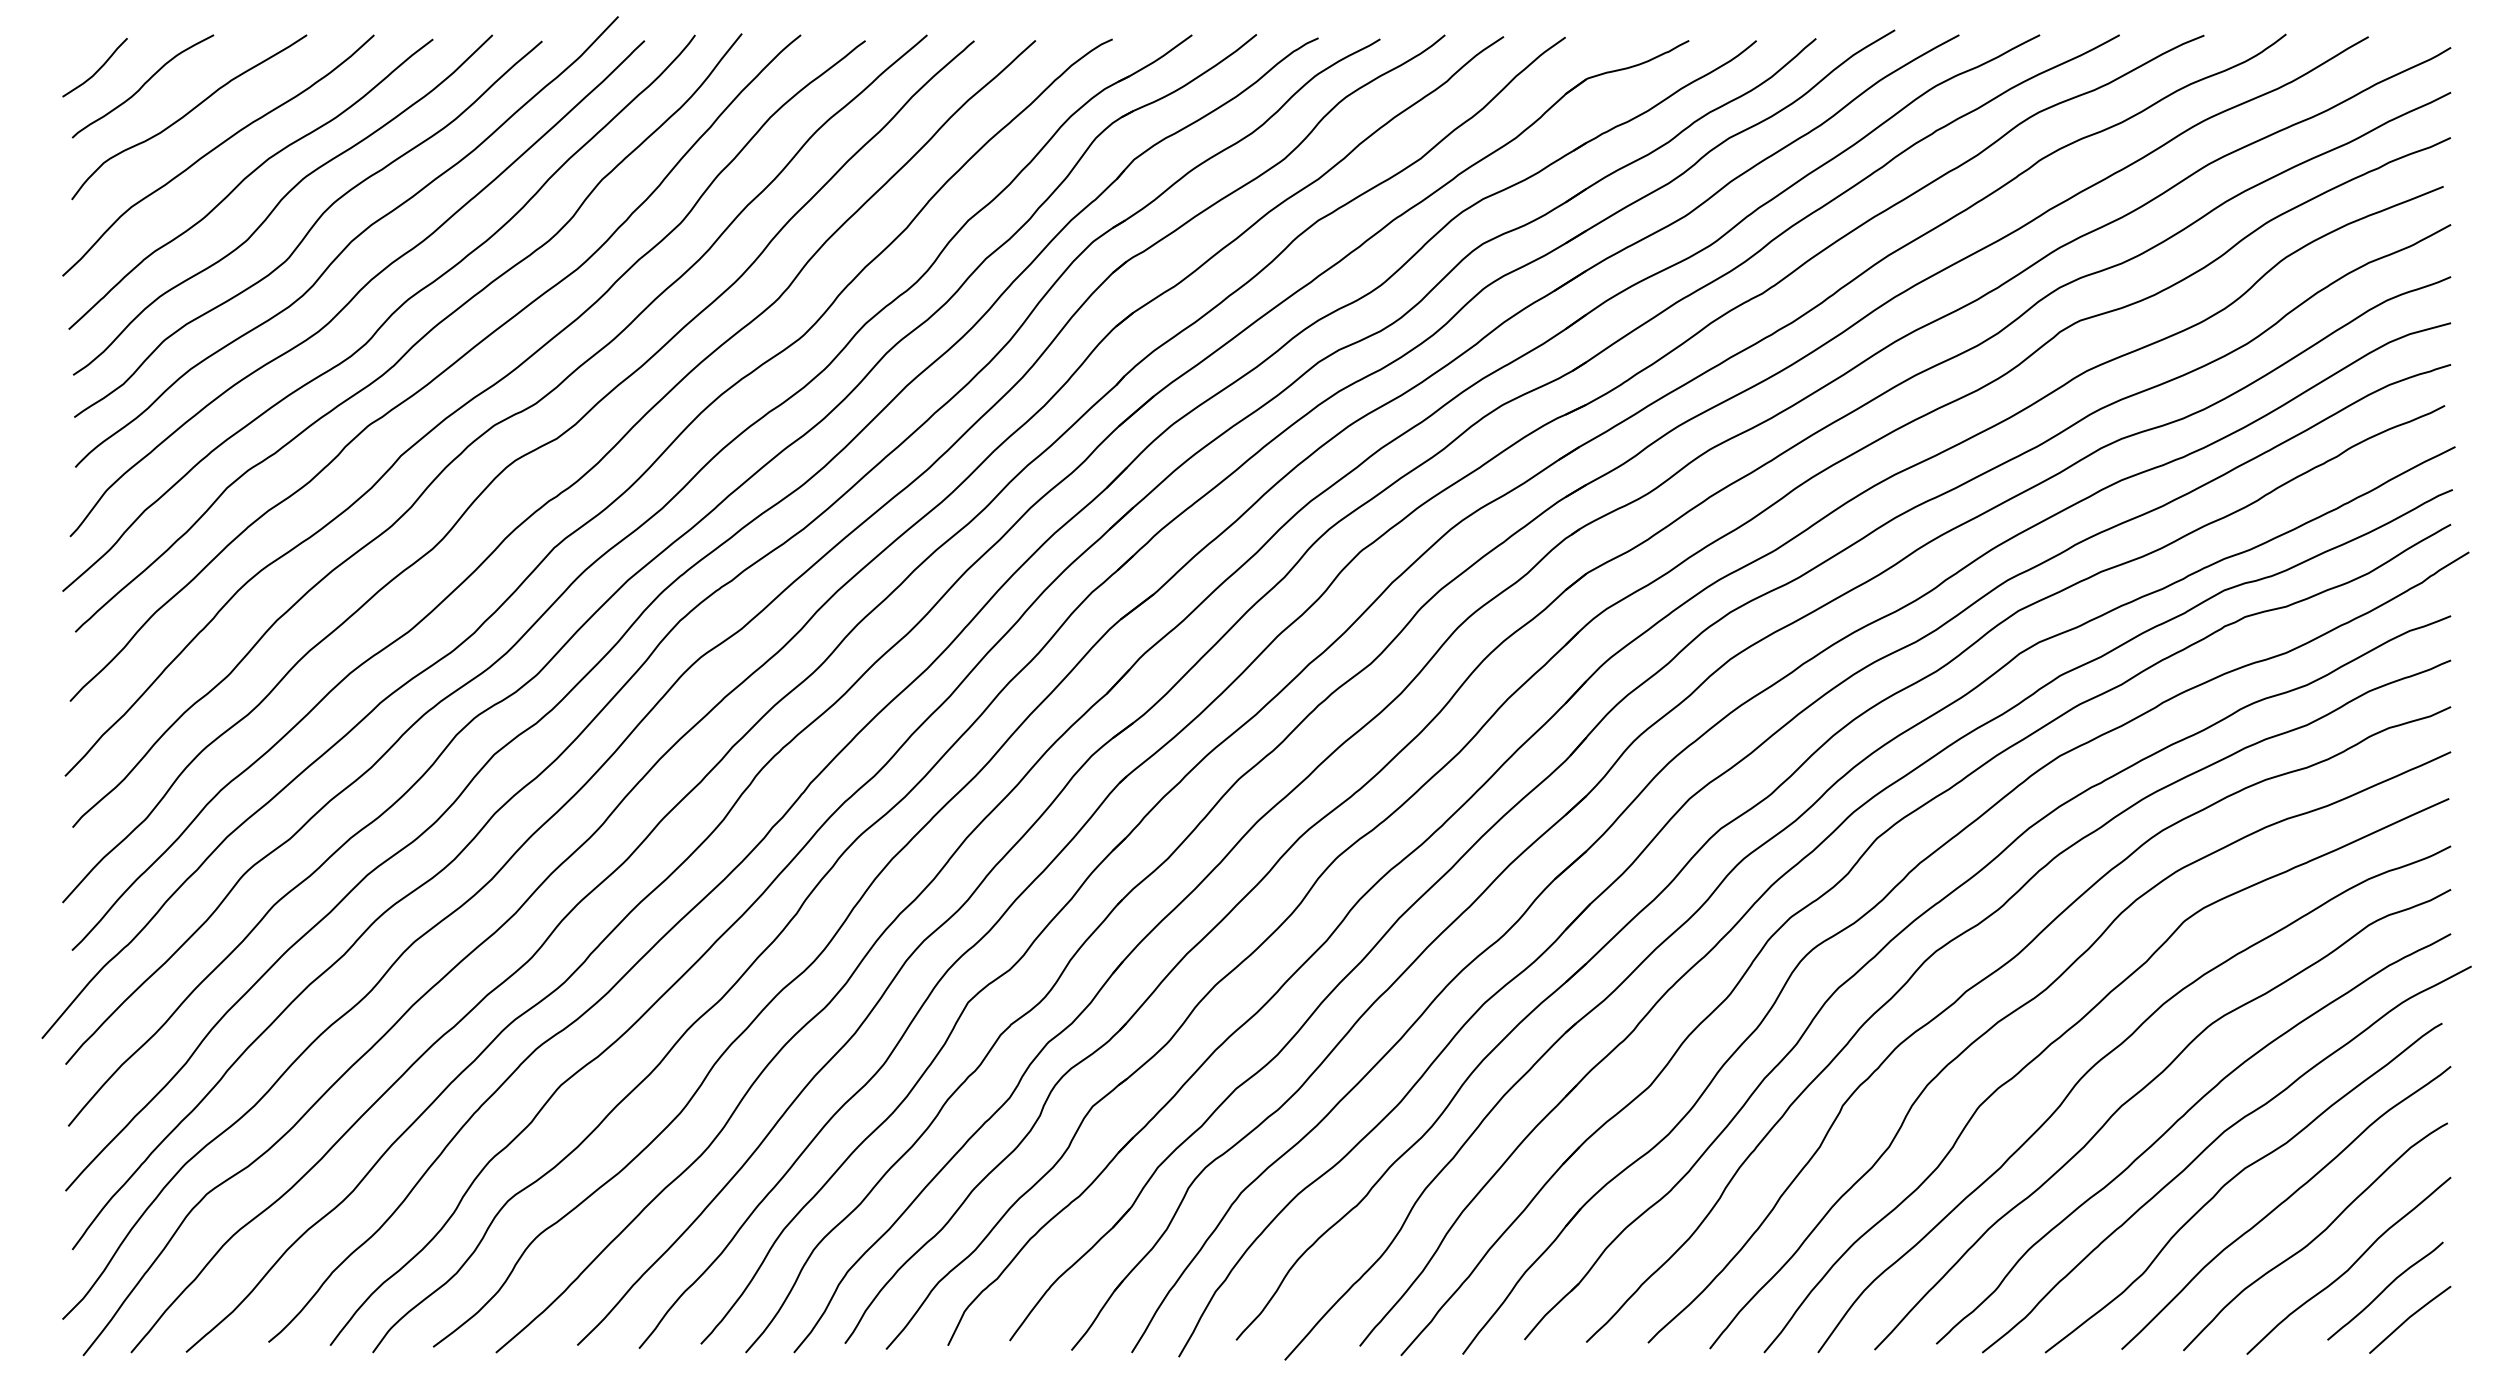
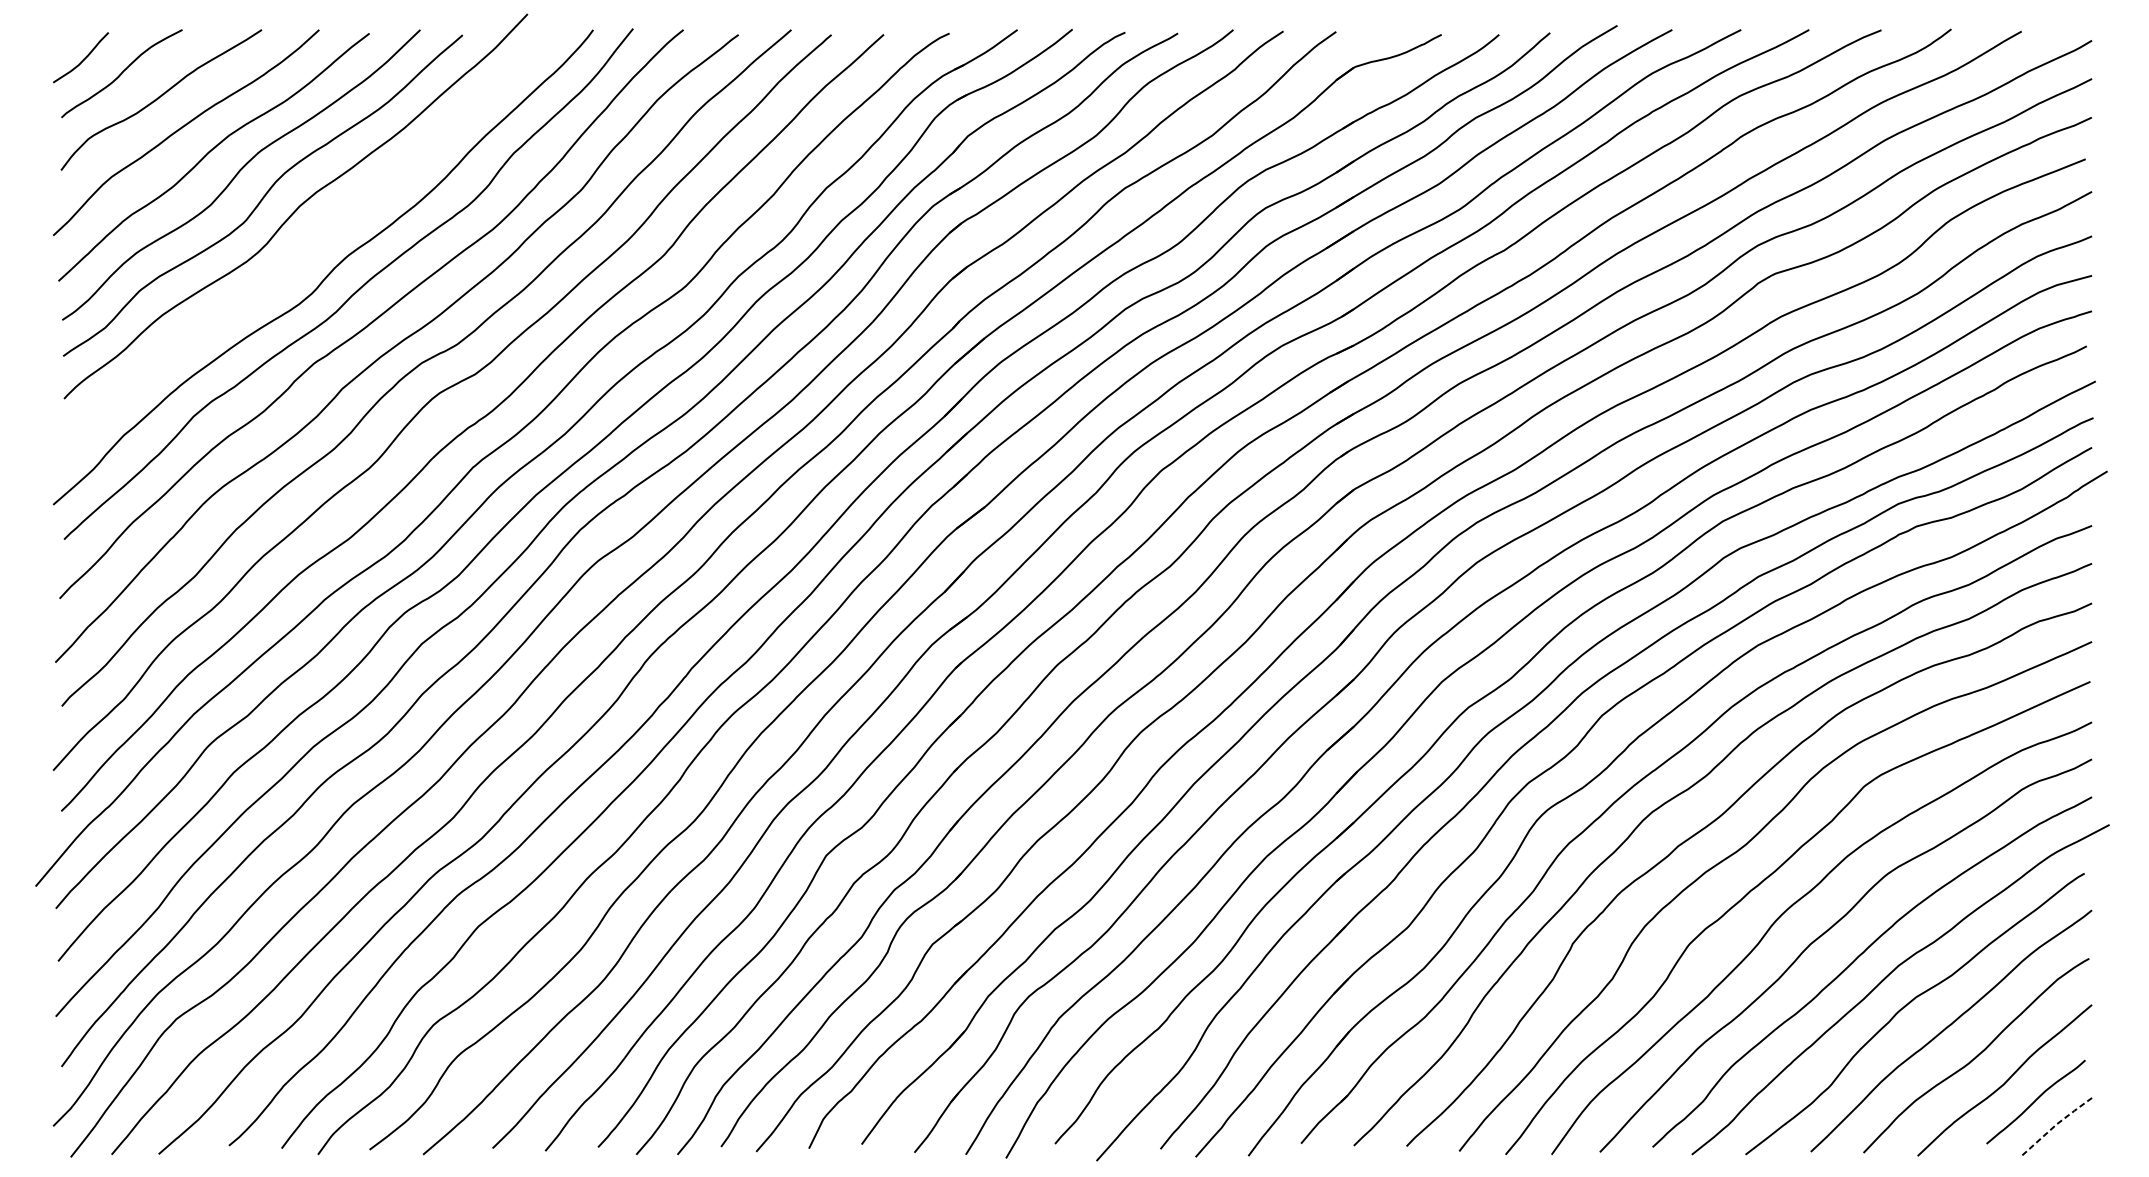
curve: (359, 289) -> (306, 247), removed
line: (2409, 1317) -> (2056, 1124), solid -> dashed

